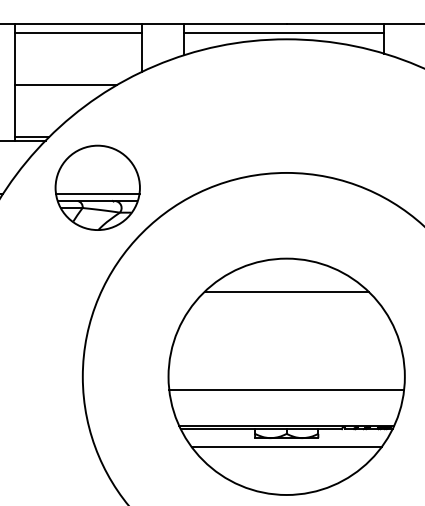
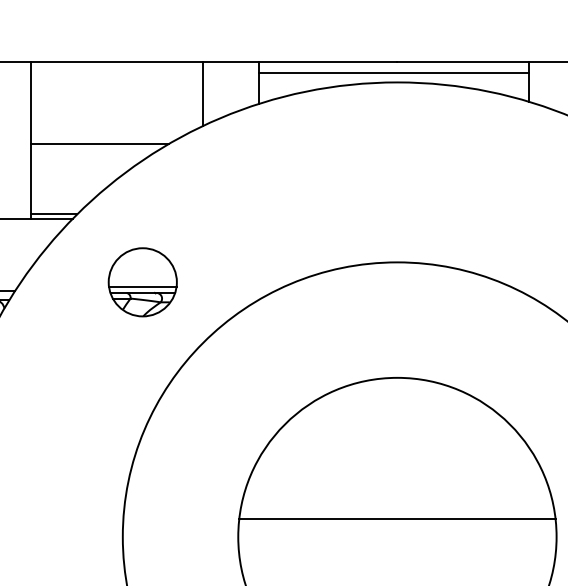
line: (78, 32) -> (116, 73), removed
part: (97, 187) -> (142, 282), size x0.6
line: (286, 291) -> (397, 422), removed
line: (286, 389) -> (397, 519), moved

